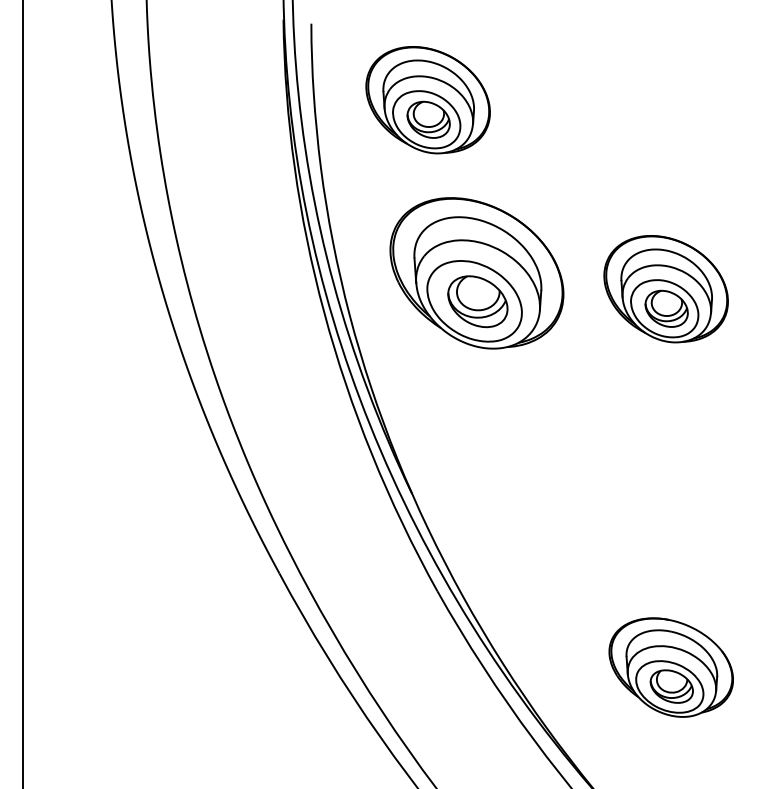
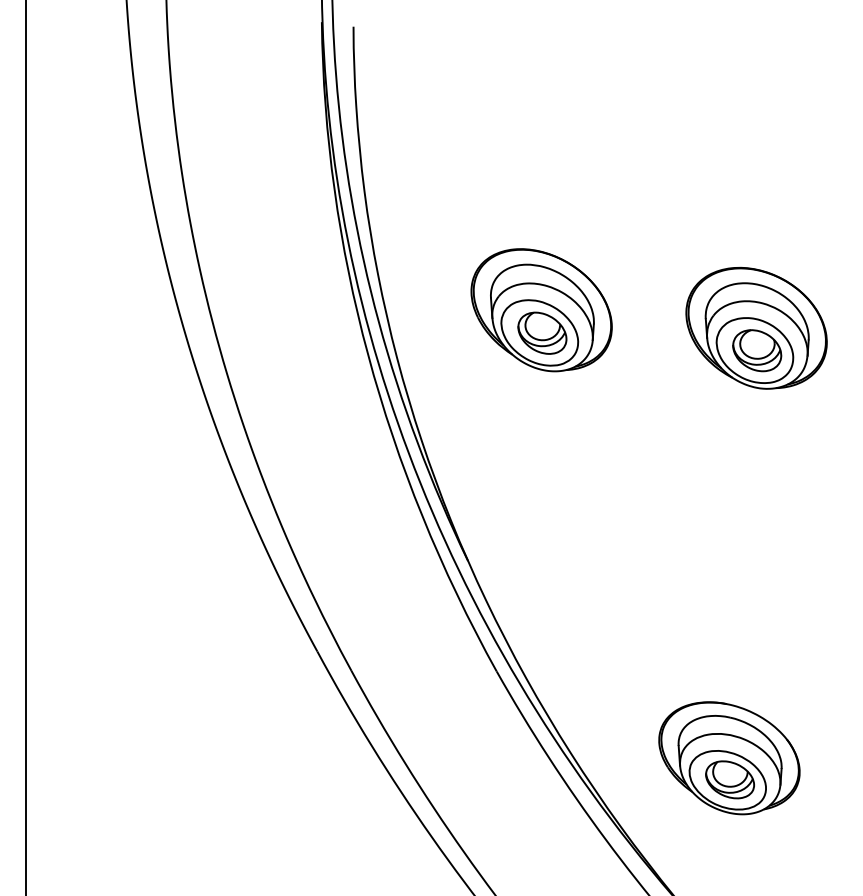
part: (427, 100) -> (485, 113), removed
part: (476, 272) -> (541, 309), size x0.71
part: (670, 667) -> (728, 758), moved

